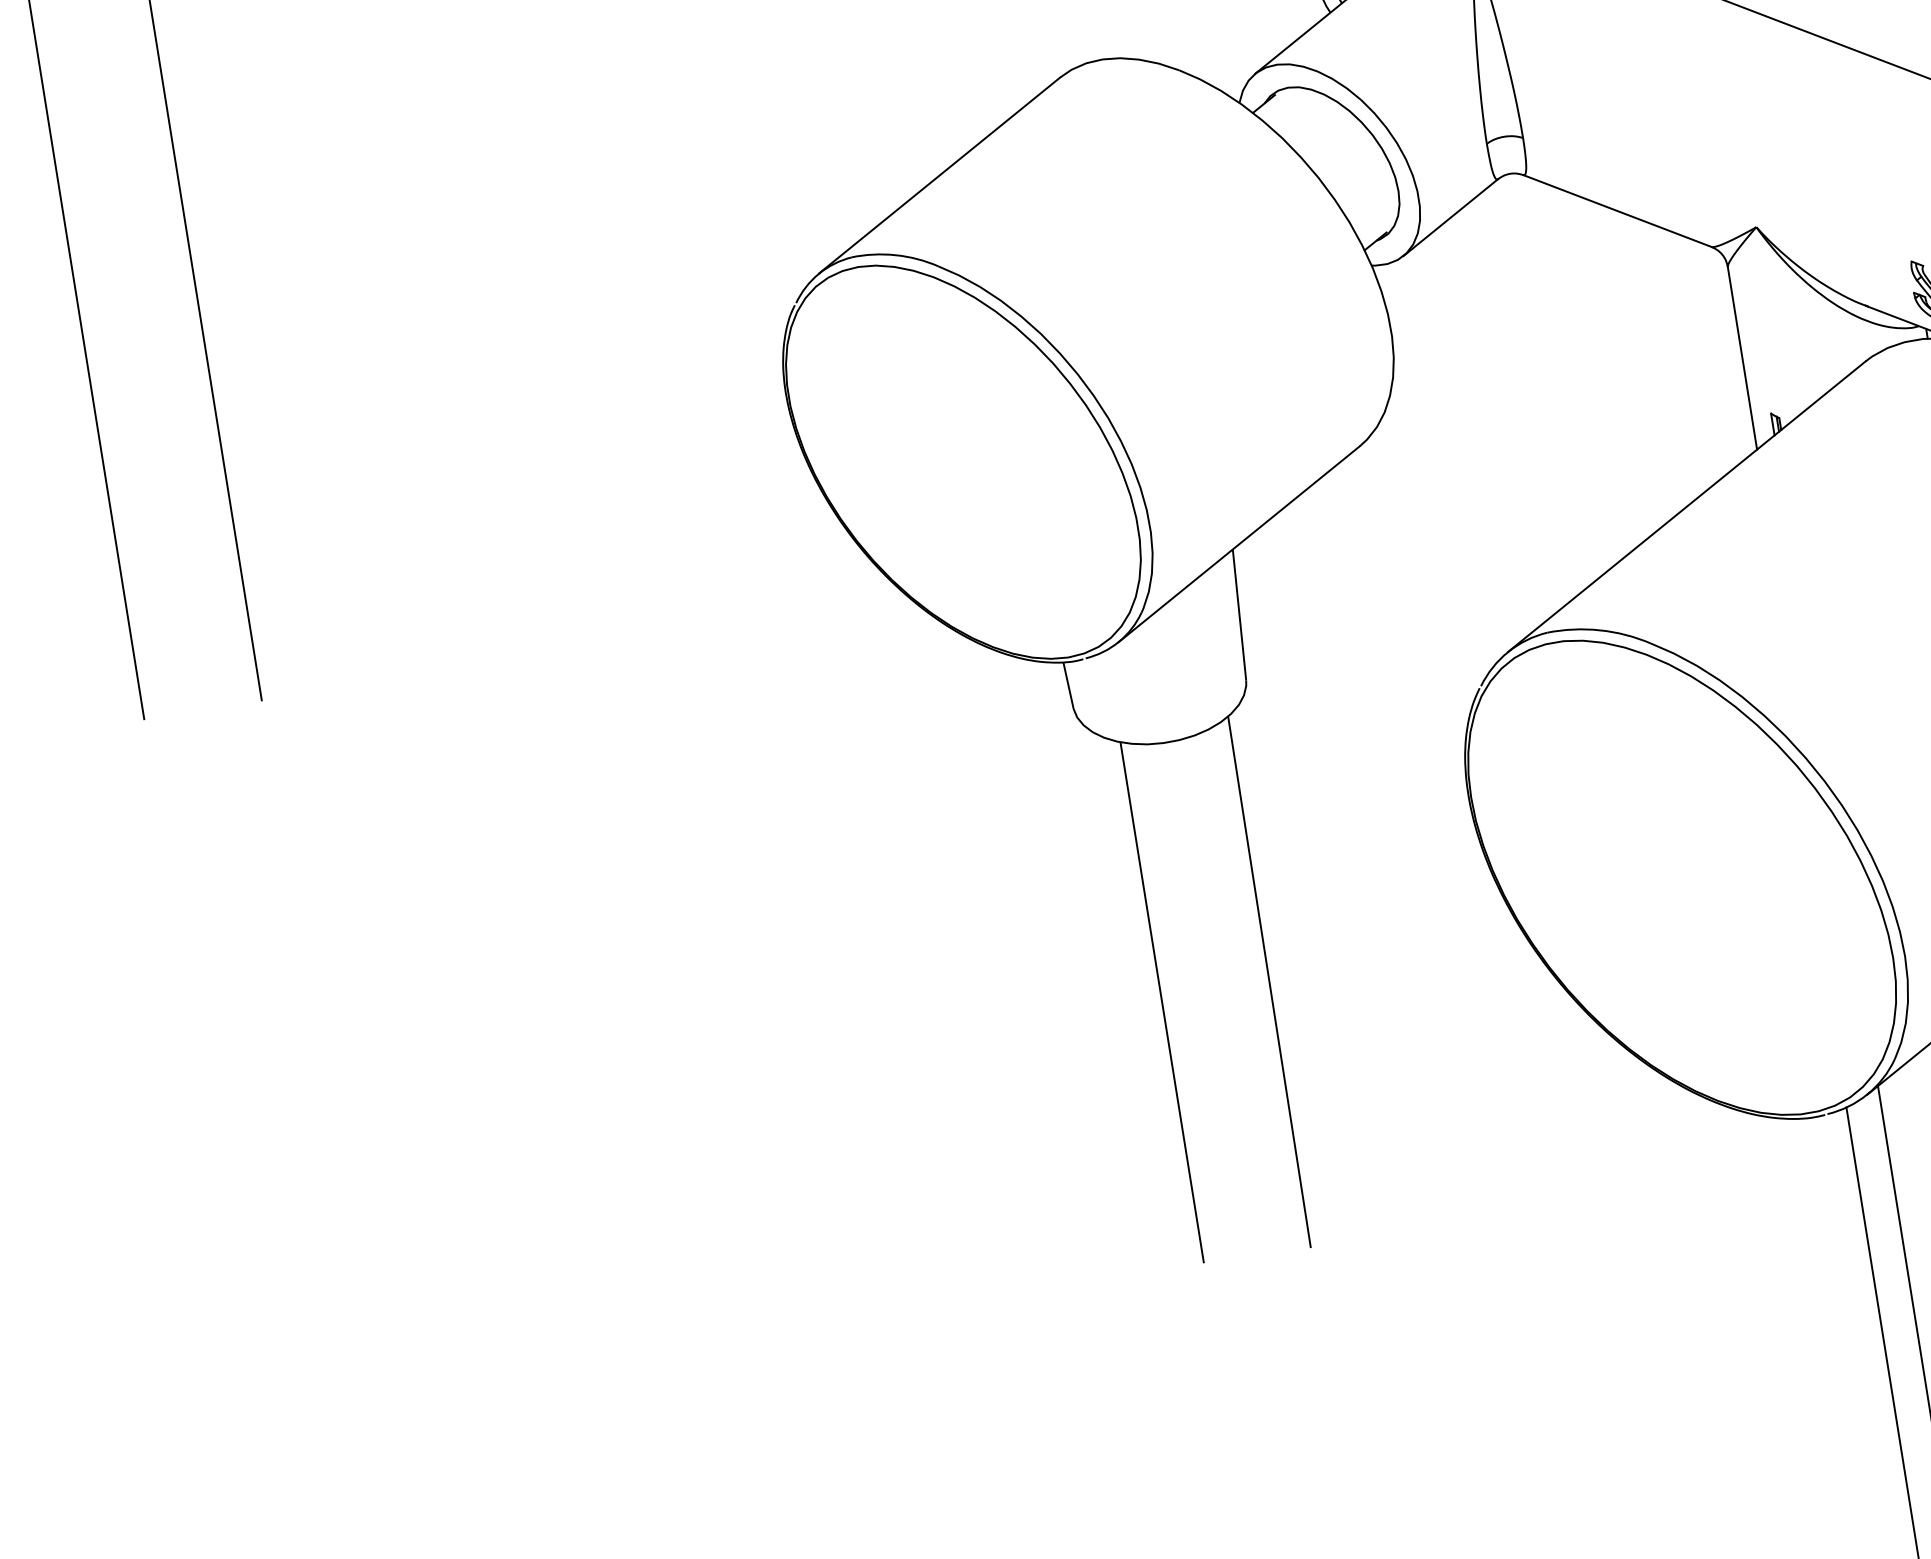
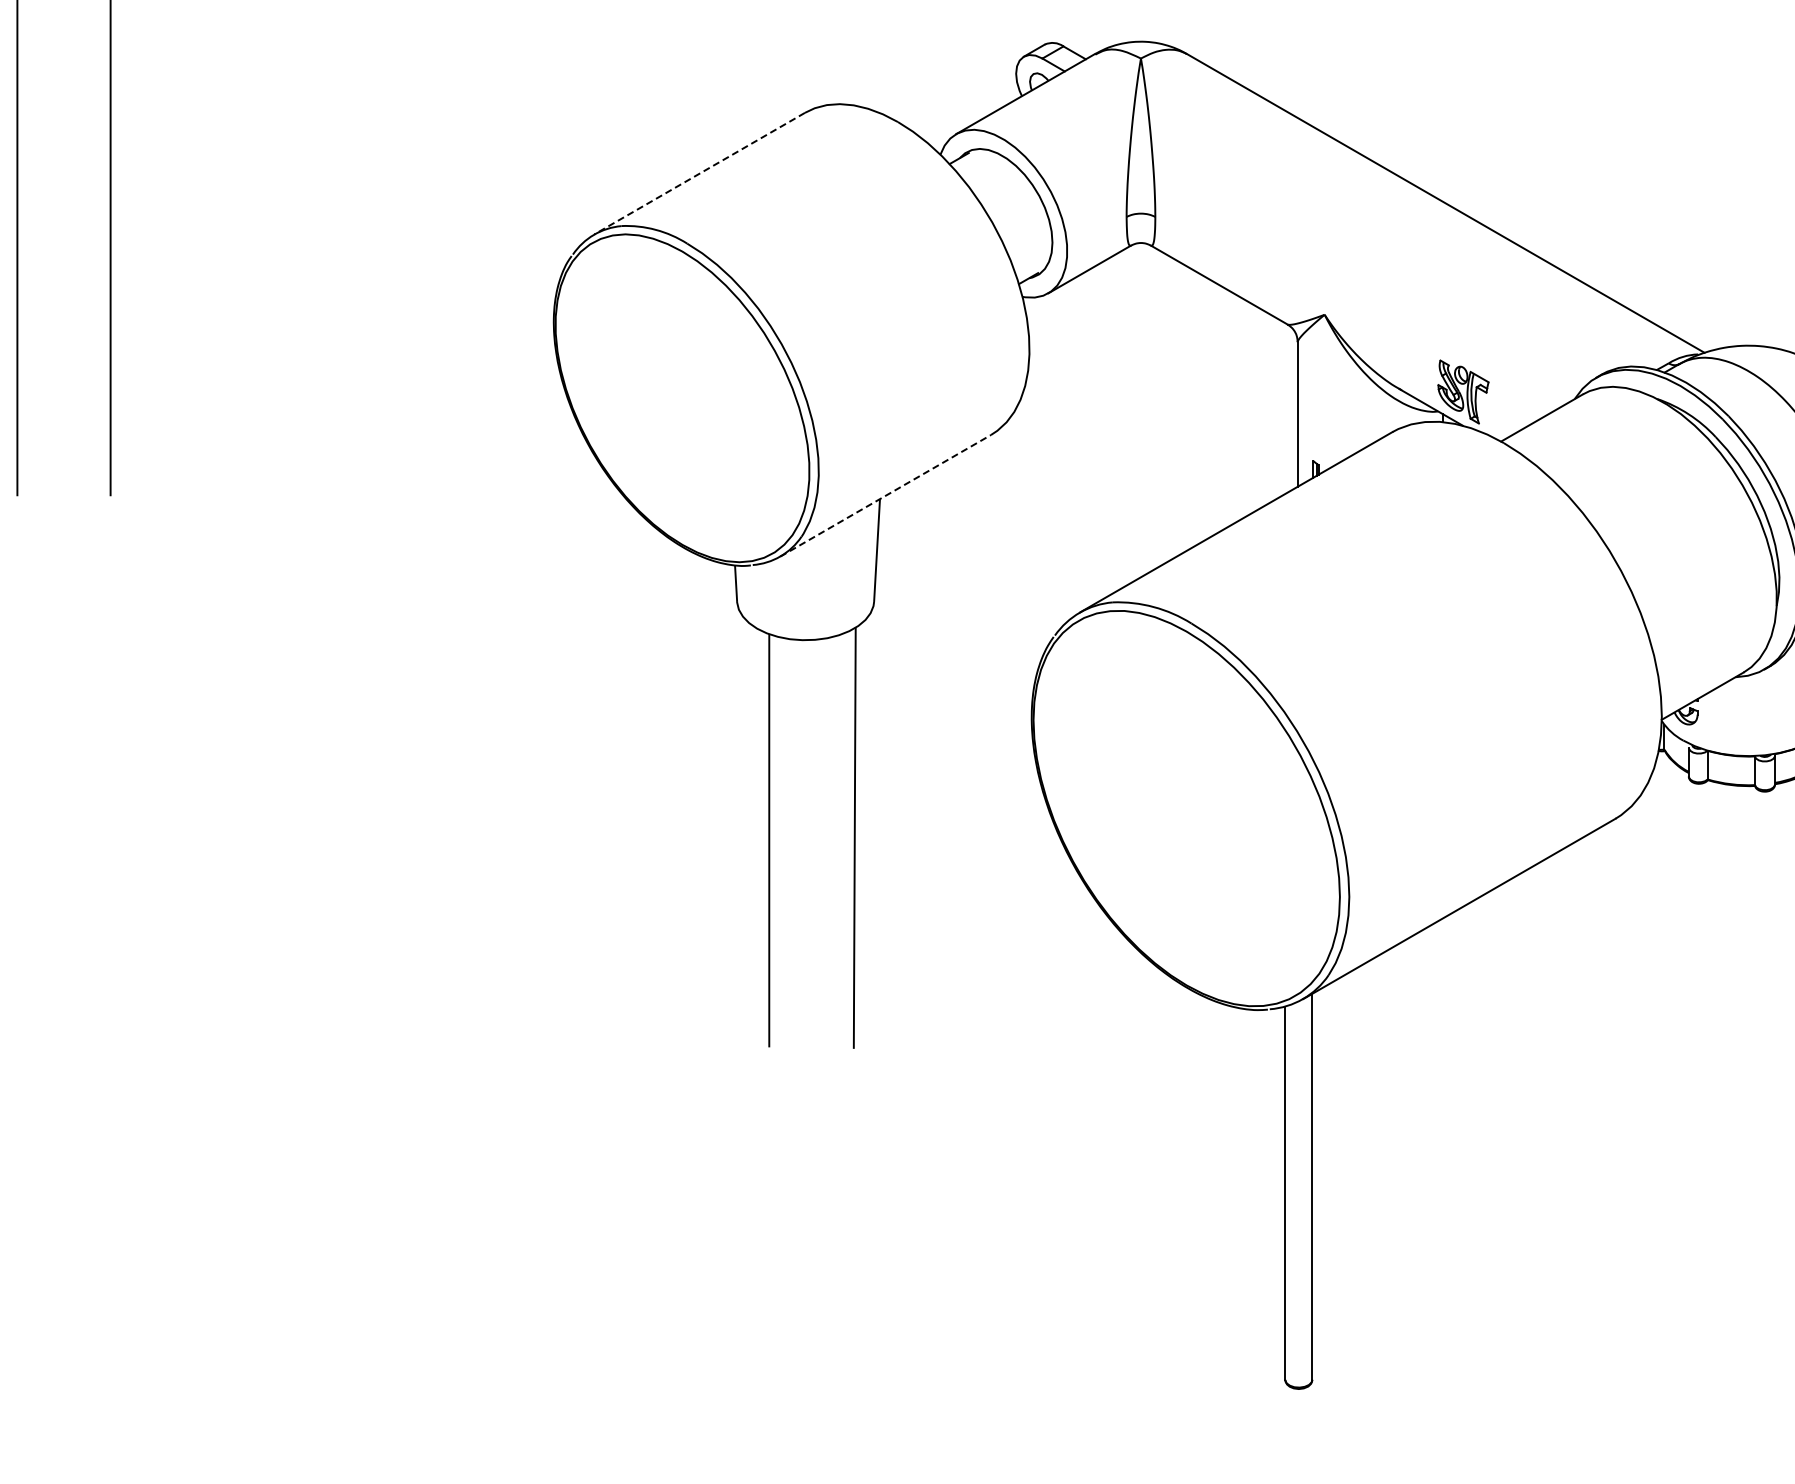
line: (939, 175) -> (699, 173), solid -> dashed
line: (1239, 543) -> (885, 495), solid -> dashed

